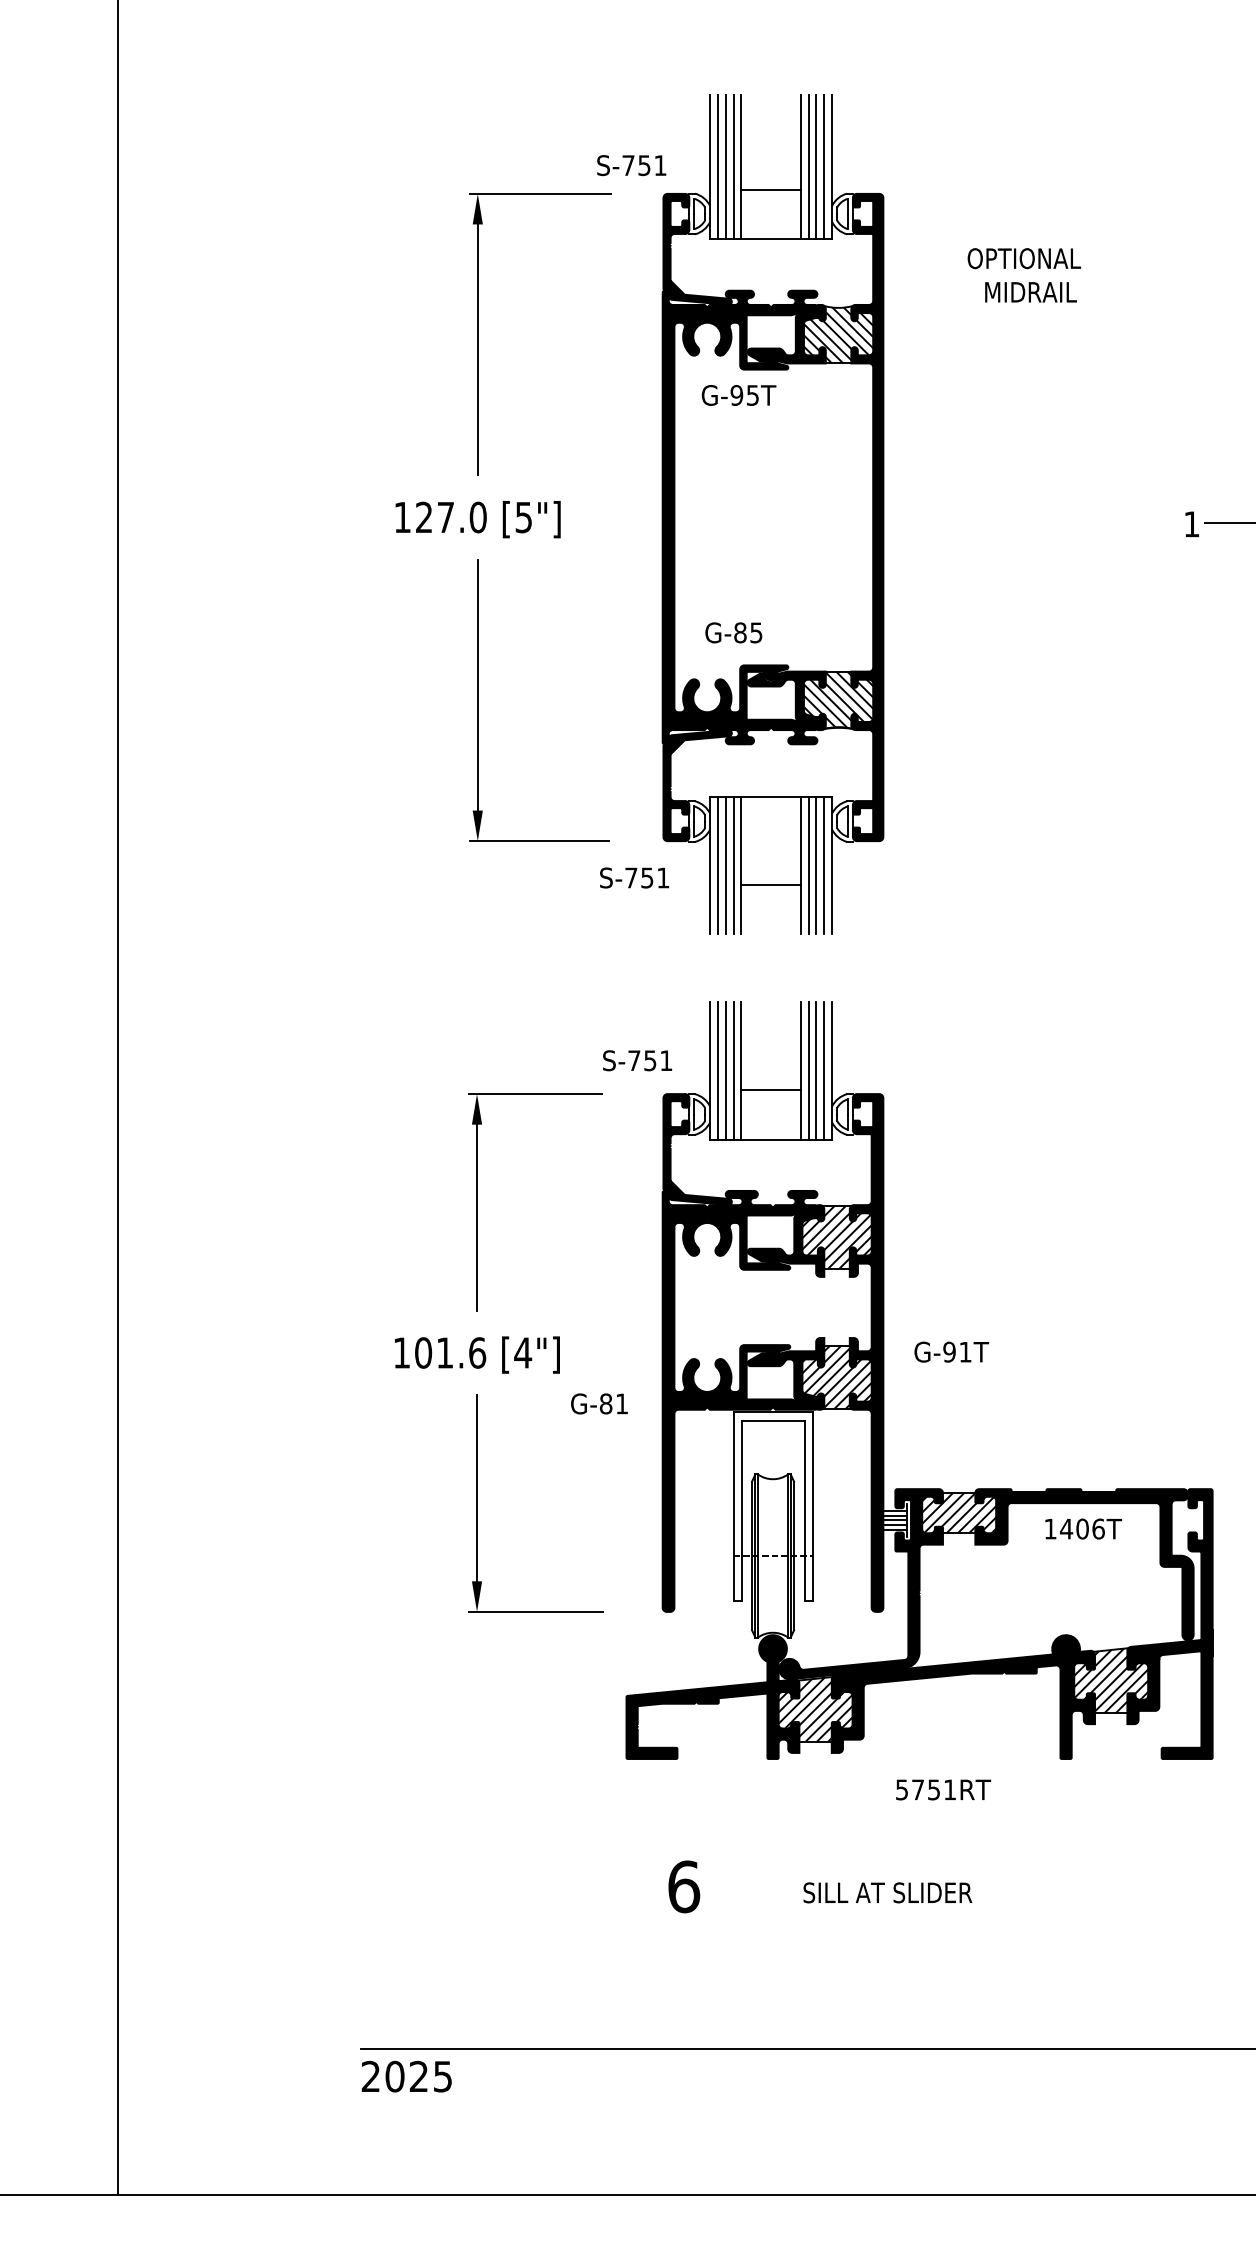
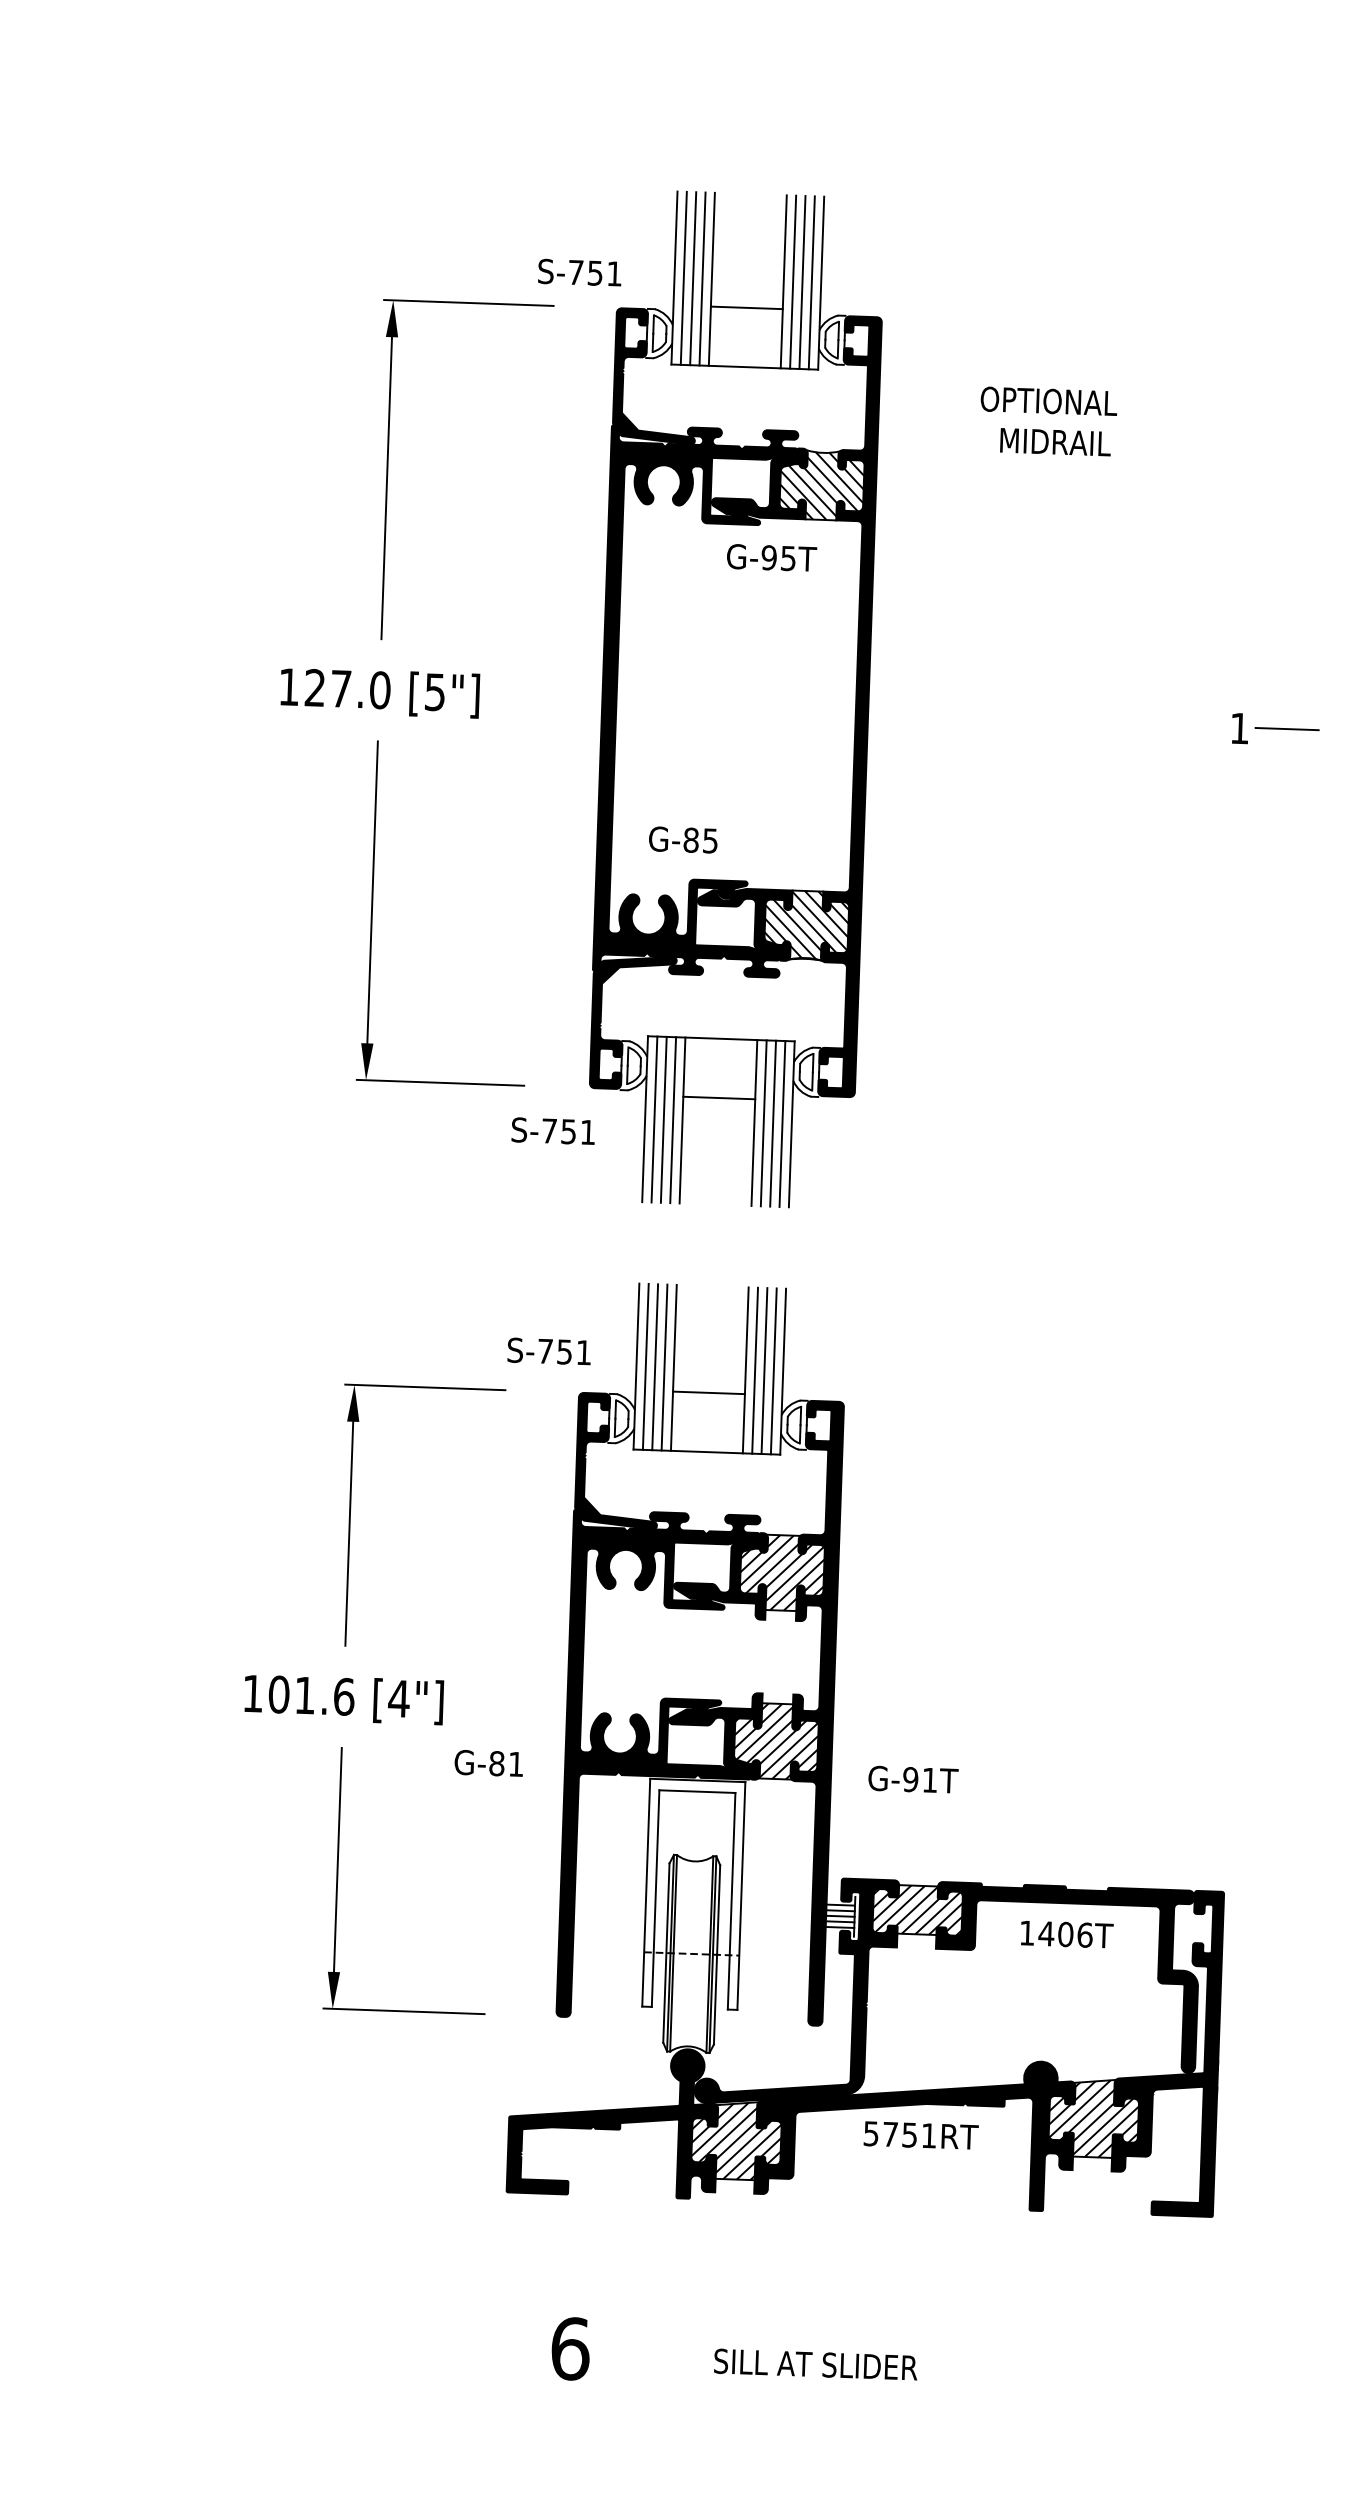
text: (738, 395) -> (771, 557), moved
line: (770, 884) -> (718, 1097), moved
text: (951, 1351) -> (913, 1778), moved
text: (943, 1789) -> (921, 2135), moved

